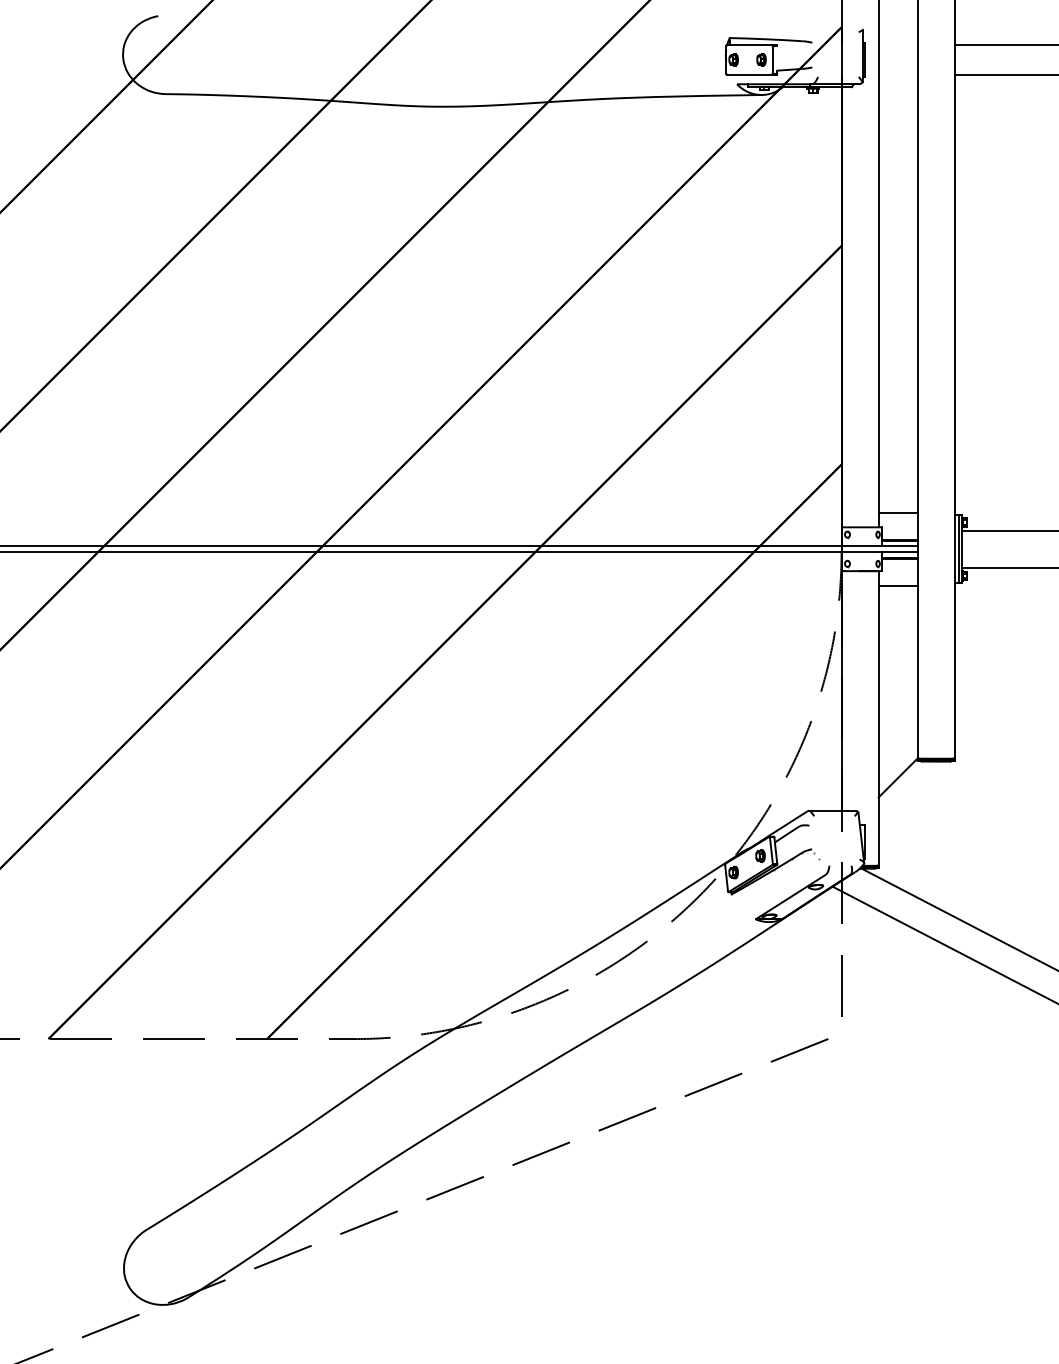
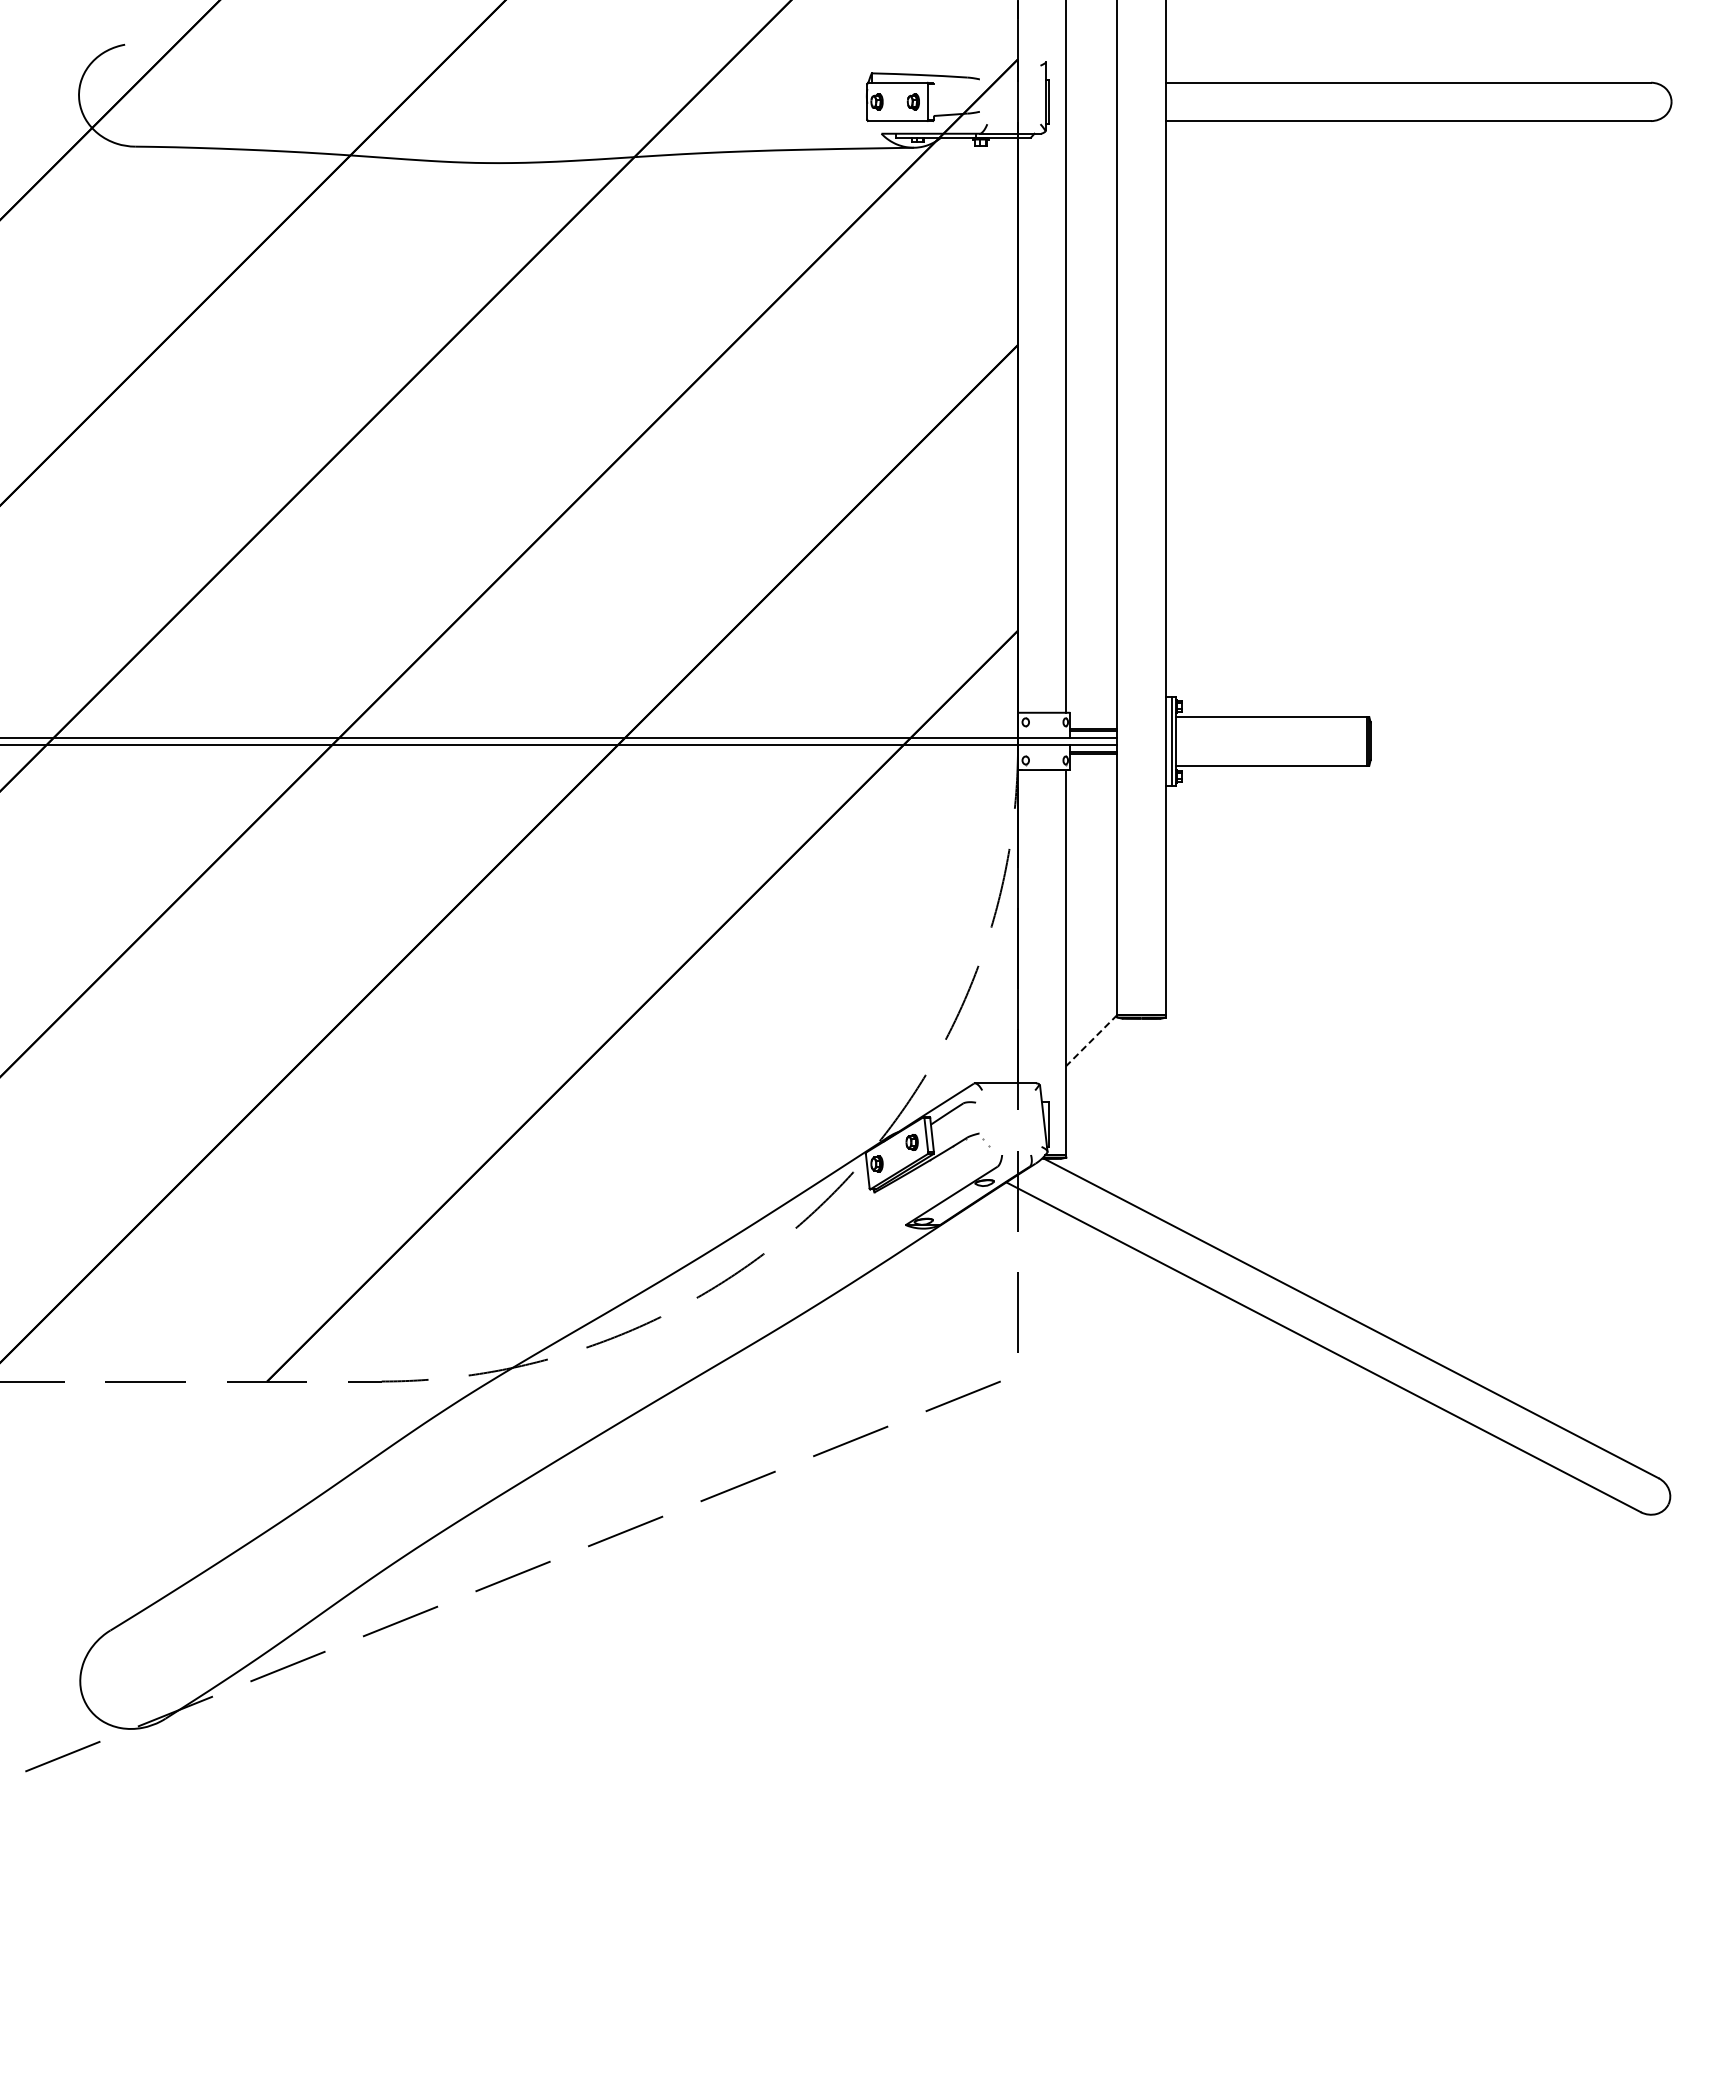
line: (897, 512) -> (1091, 693), removed
line: (897, 586) -> (1091, 789), removed
line: (897, 778) -> (1091, 1040), solid -> dashed

